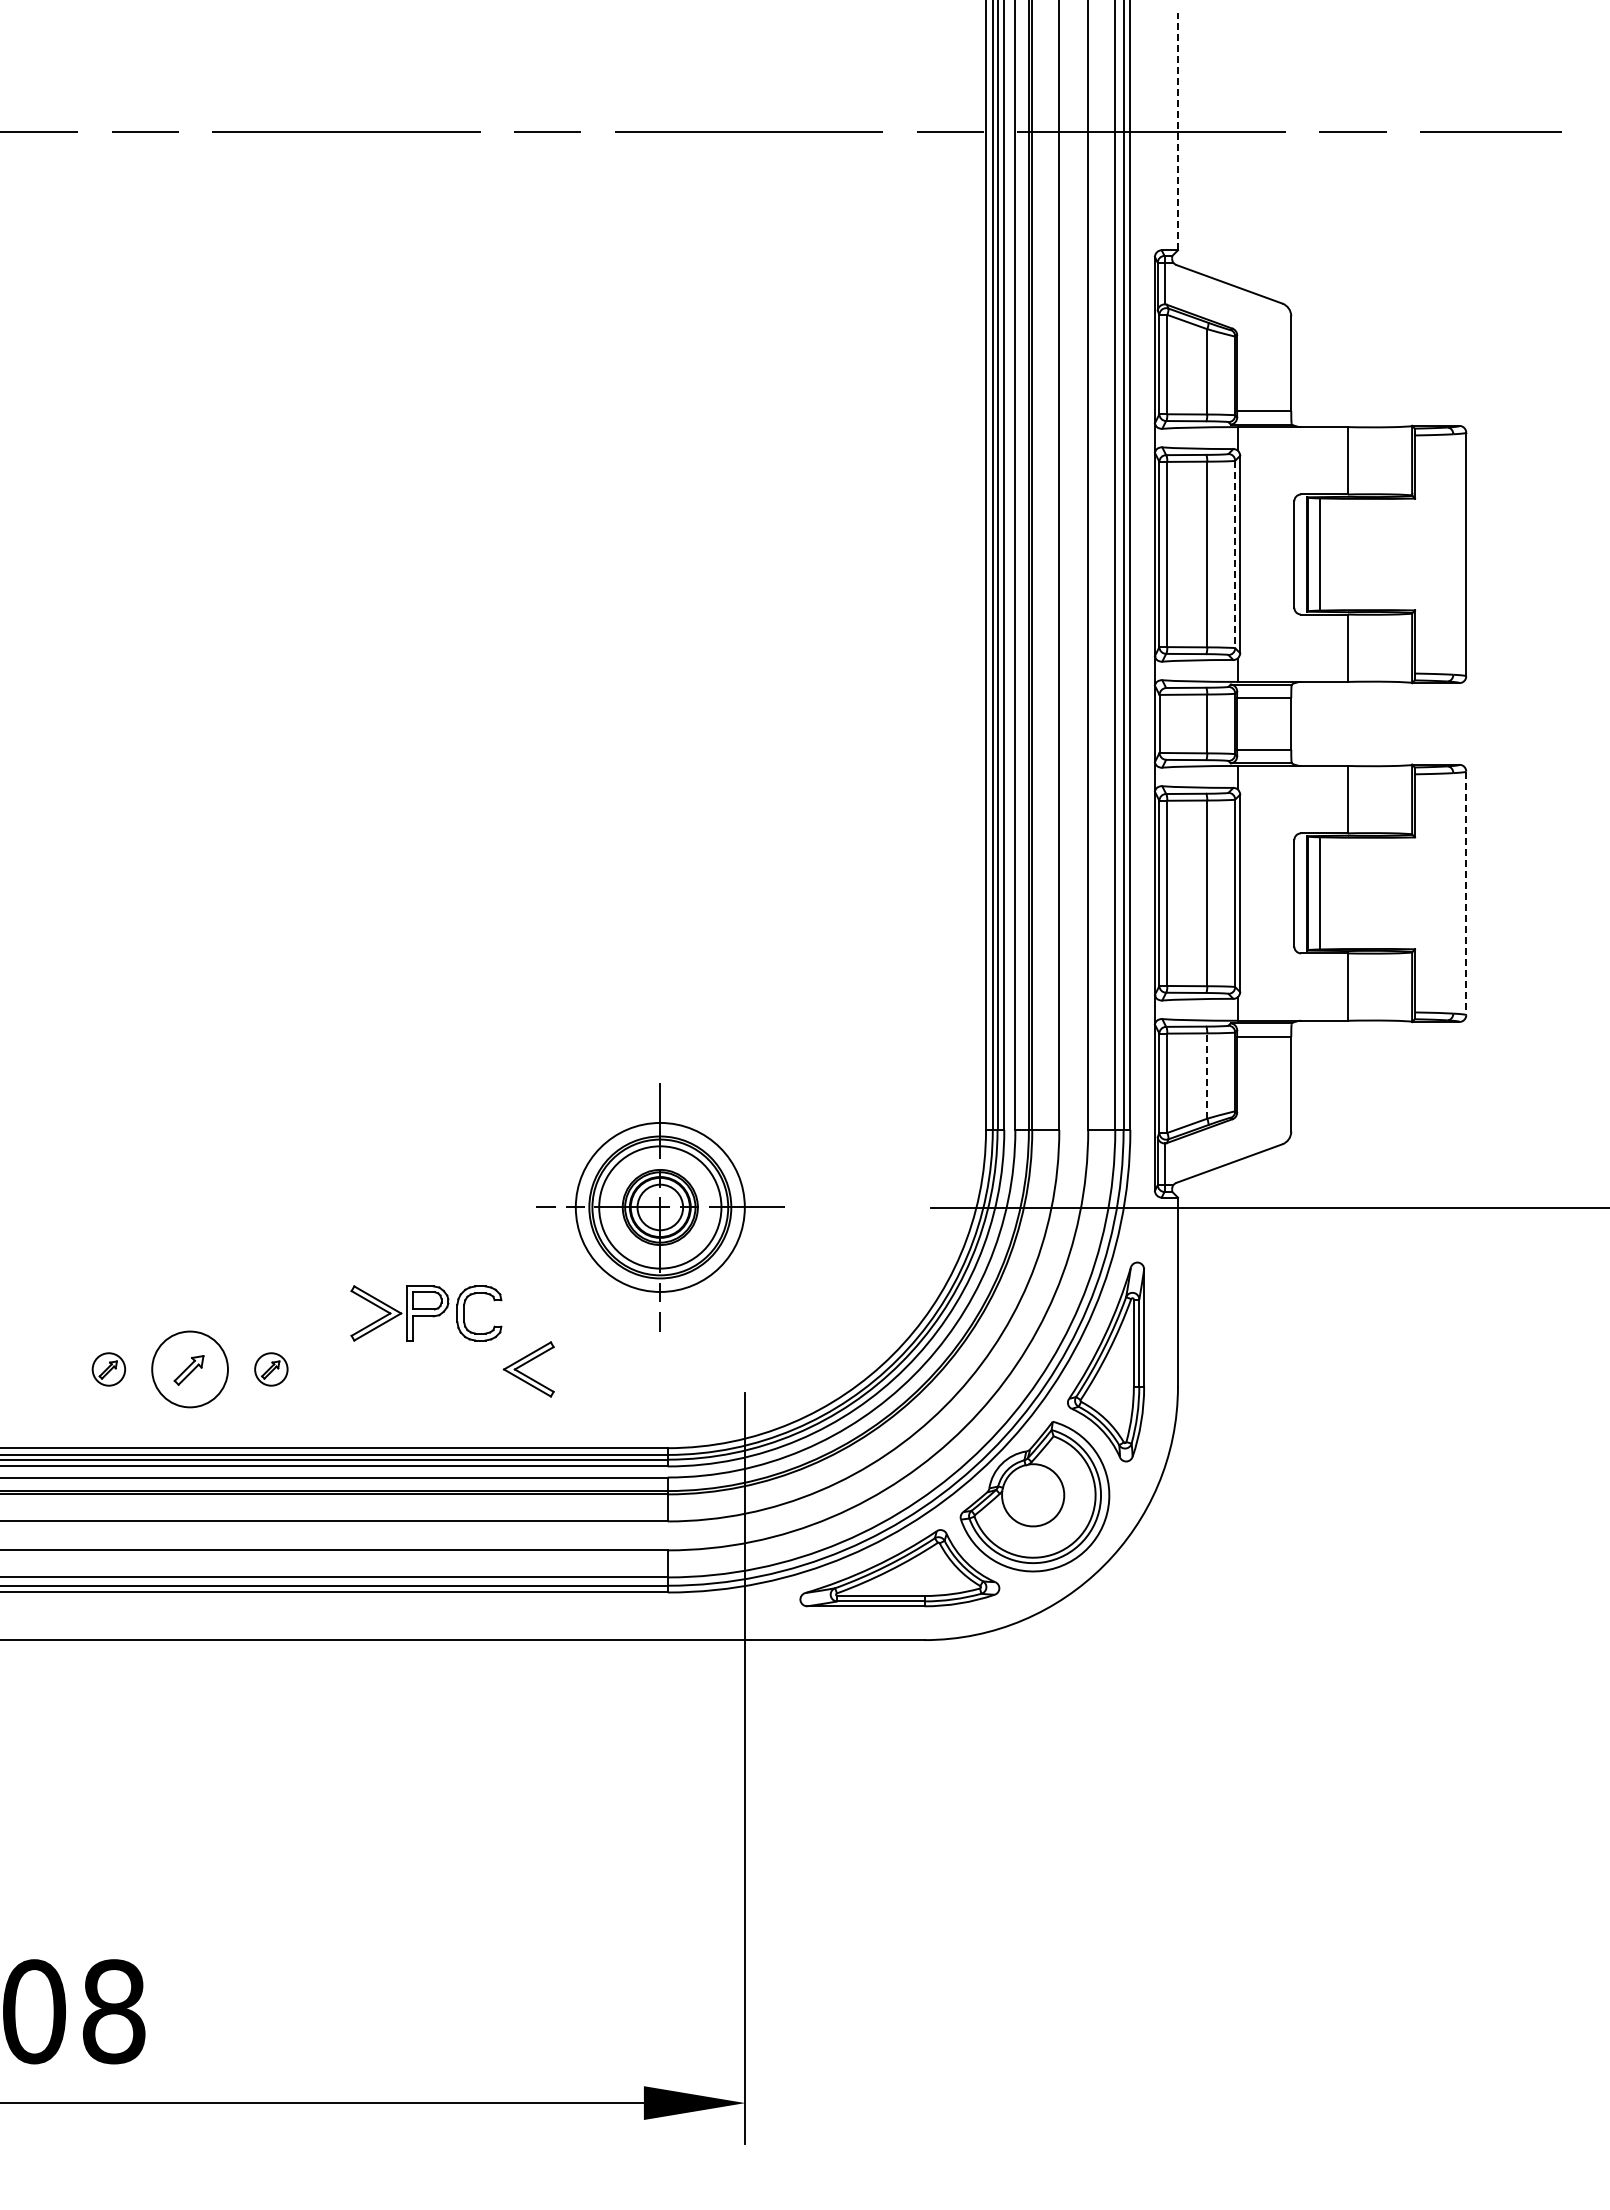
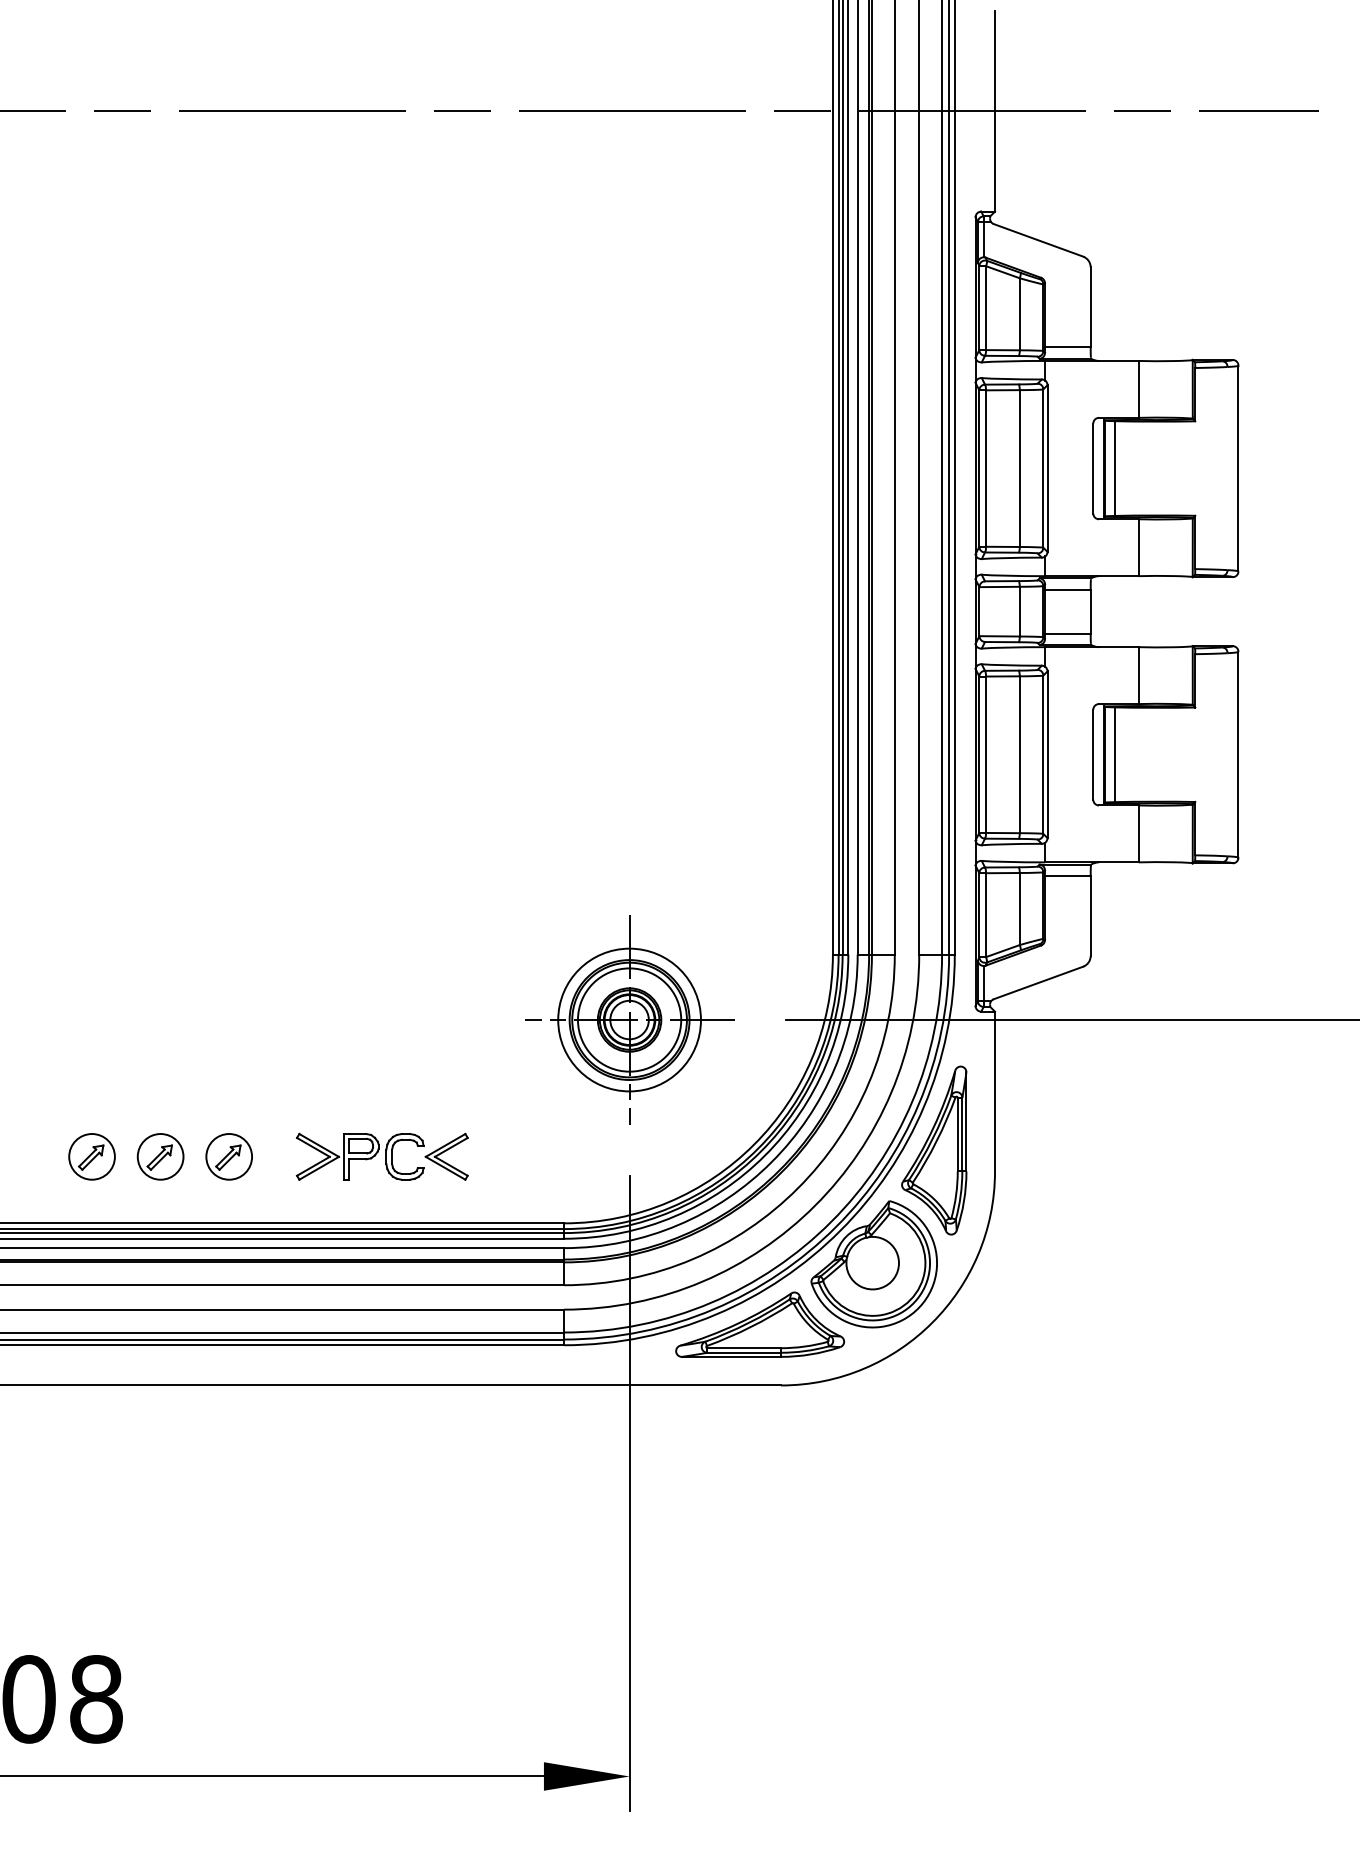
line: (1177, 131) -> (994, 111), dashed -> solid
line: (1235, 554) -> (1043, 468), dashed -> solid
line: (1466, 893) -> (1238, 754), dashed -> solid
line: (1207, 1076) -> (1019, 909), dashed -> solid
part: (660, 1207) -> (629, 1020), moved
part: (426, 1313) -> (360, 1156), moved
part: (108, 1369) -> (91, 1156), size x1.67
circle: (190, 1369) -> (160, 1156), size x0.71
part: (271, 1369) -> (229, 1156), size x1.67

